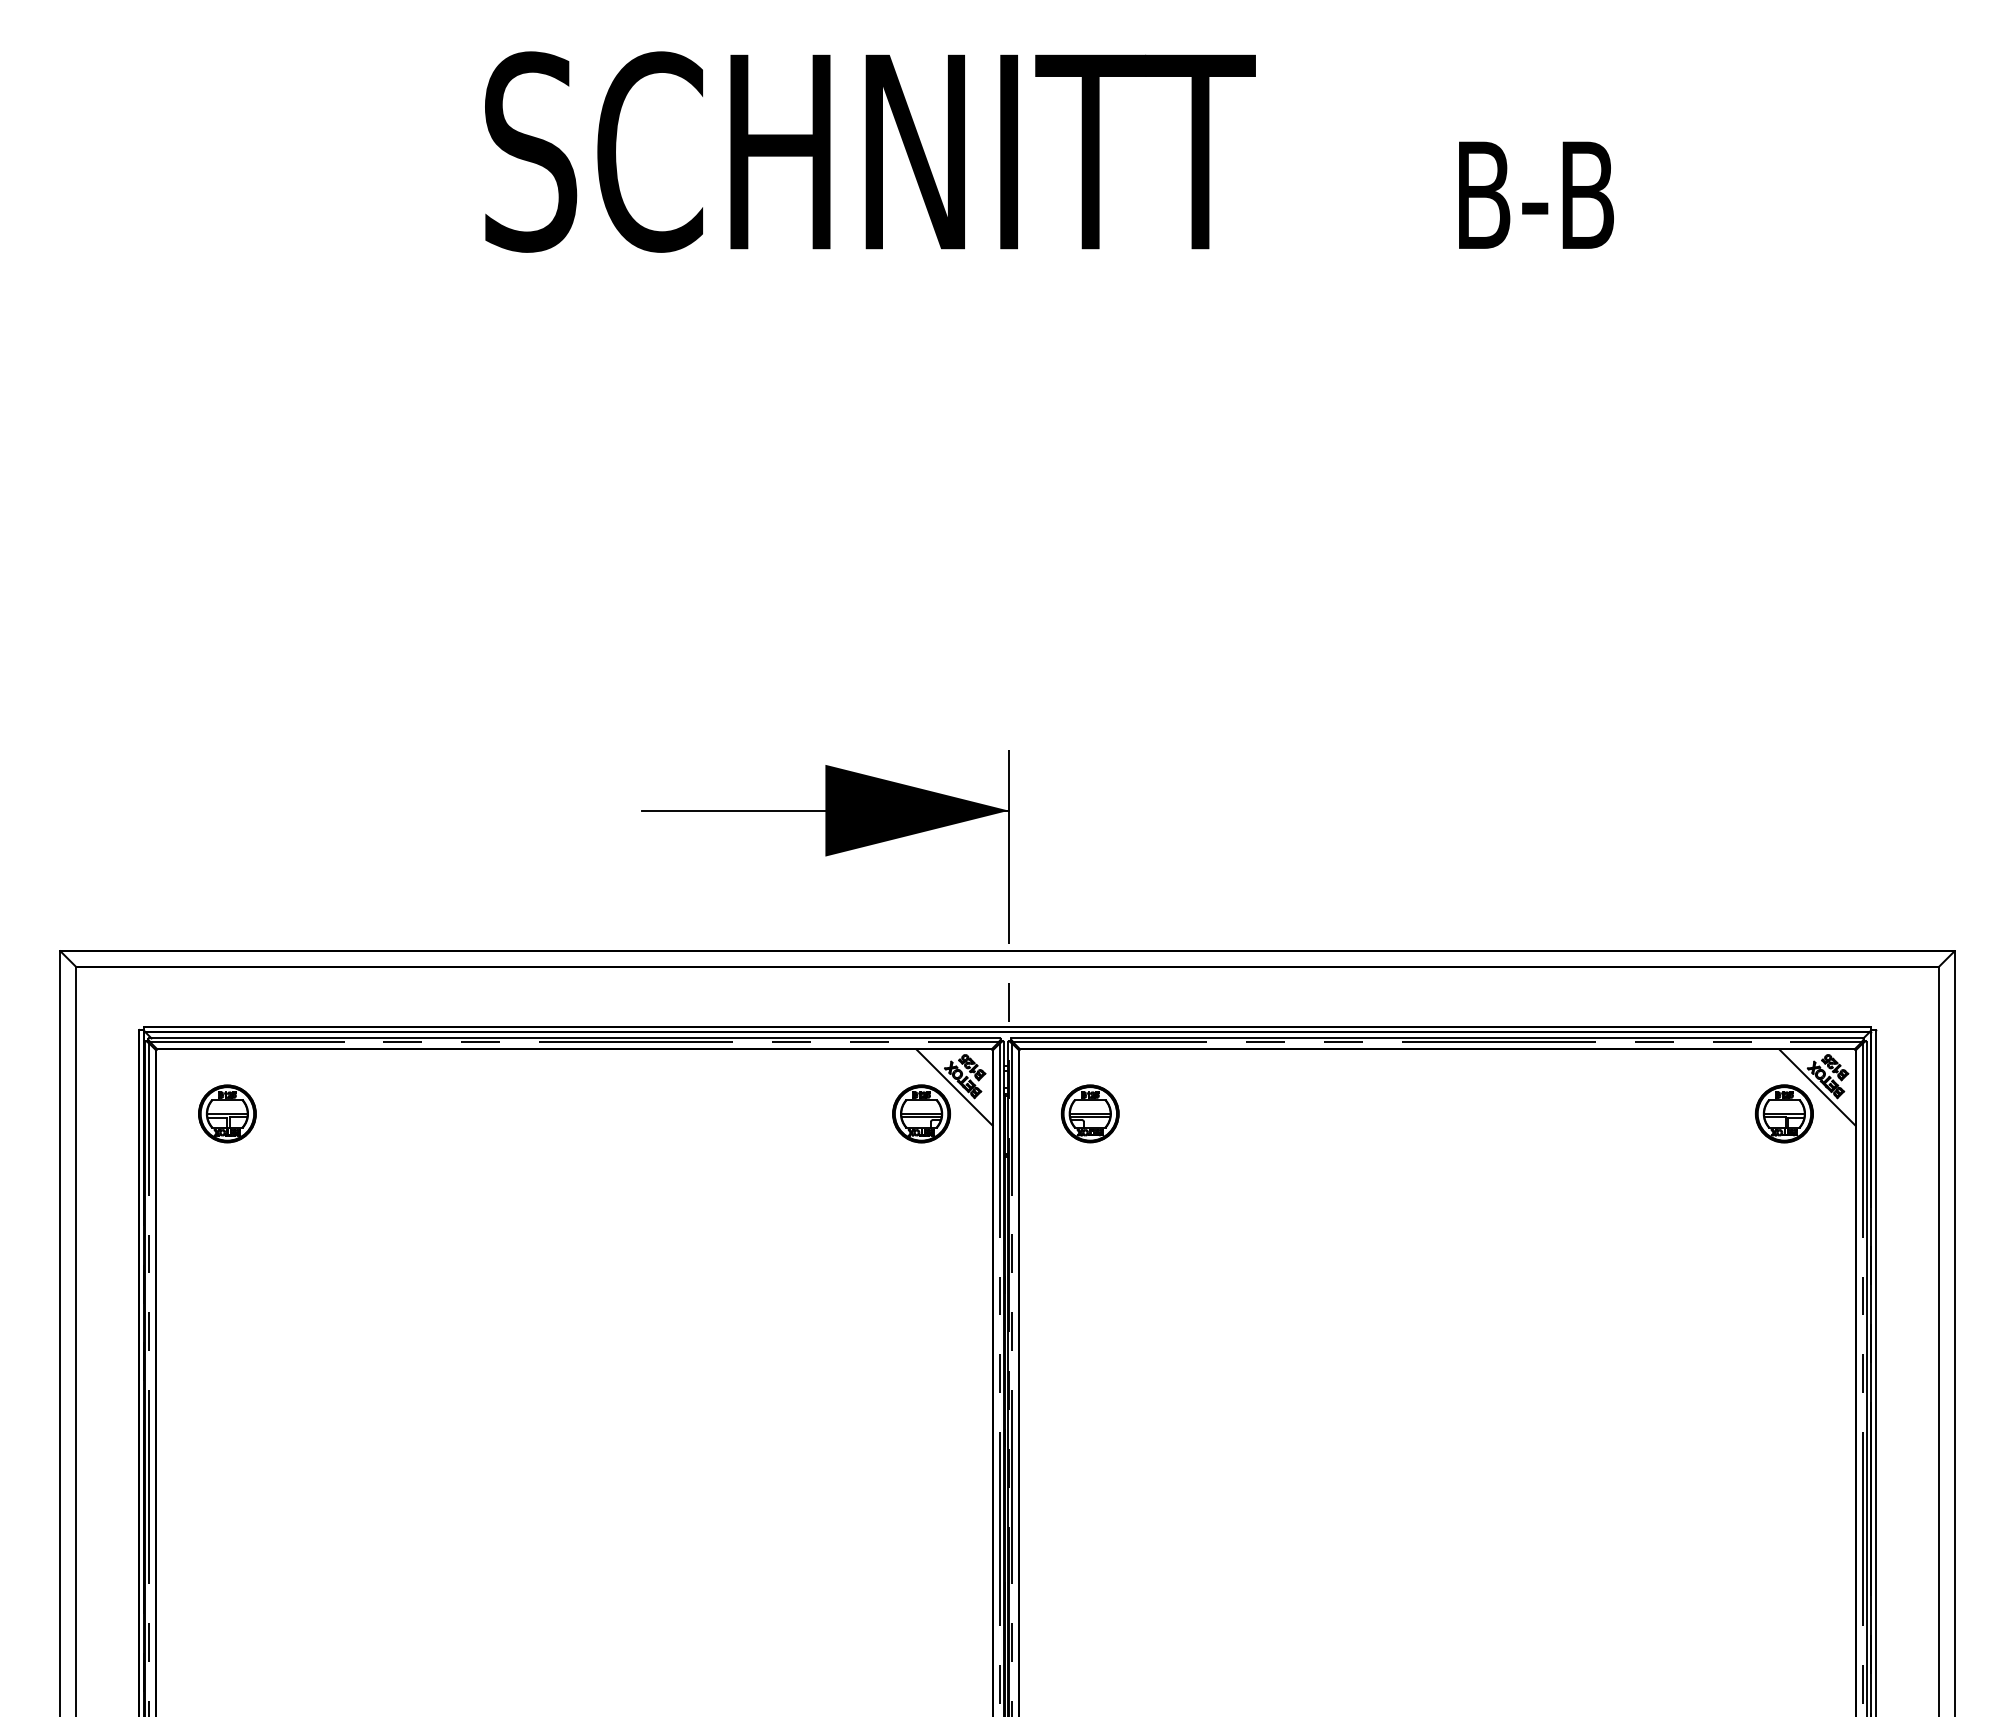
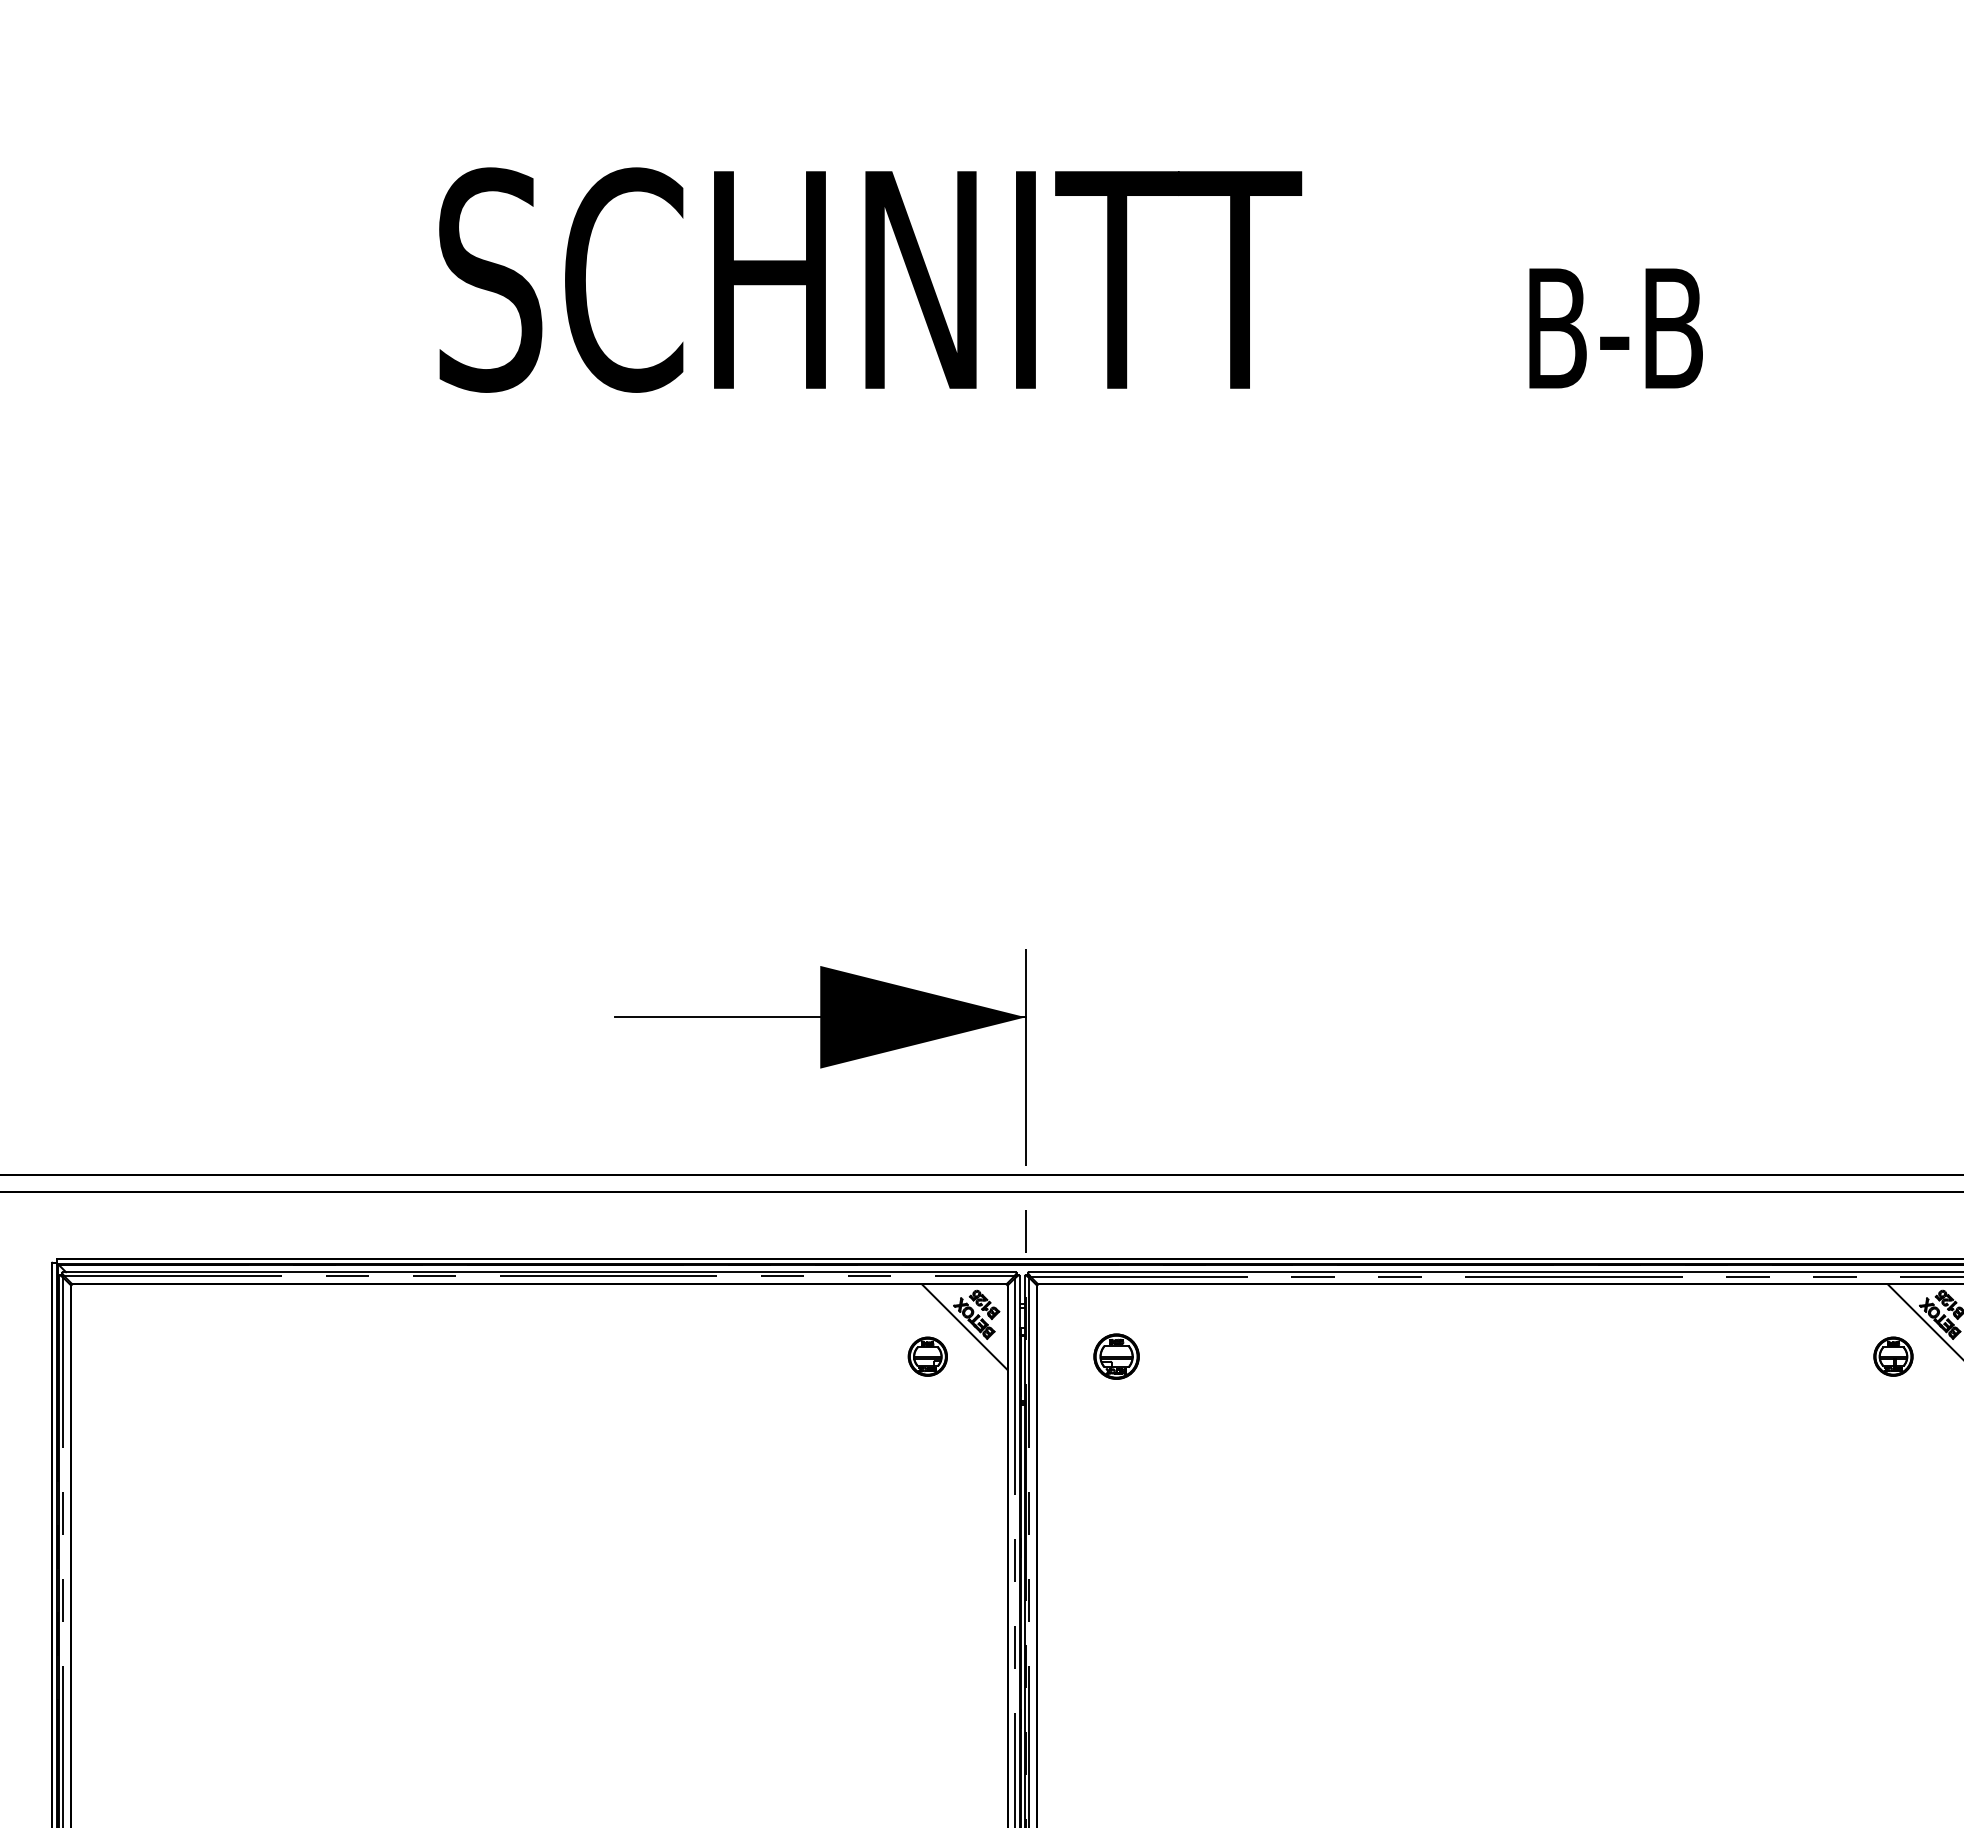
part: (227, 1113) -> (151, 1356), removed
part: (921, 1113) -> (927, 1356), size x0.6
part: (1089, 1113) -> (1115, 1356), size x0.7
part: (1783, 1113) -> (1892, 1356), size x0.6

